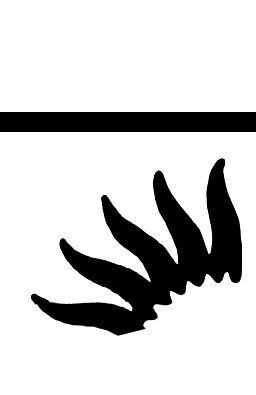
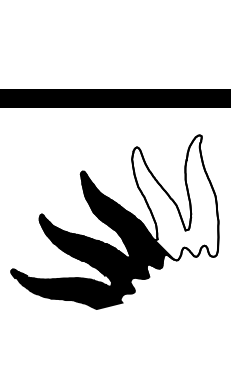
fill: (197, 222) -> (175, 197), removed

